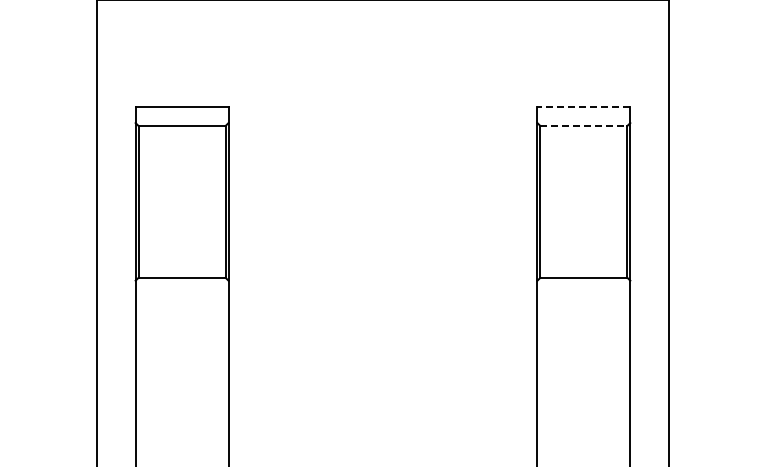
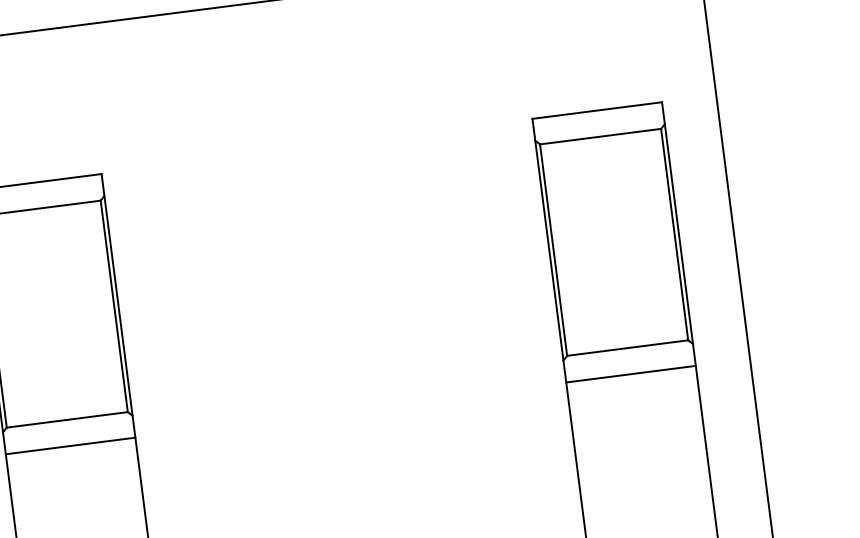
line: (583, 107) -> (596, 110), dashed -> solid
line: (584, 126) -> (601, 137), dashed -> solid
line: (181, 296) -> (69, 446), added
line: (583, 296) -> (630, 374), added

